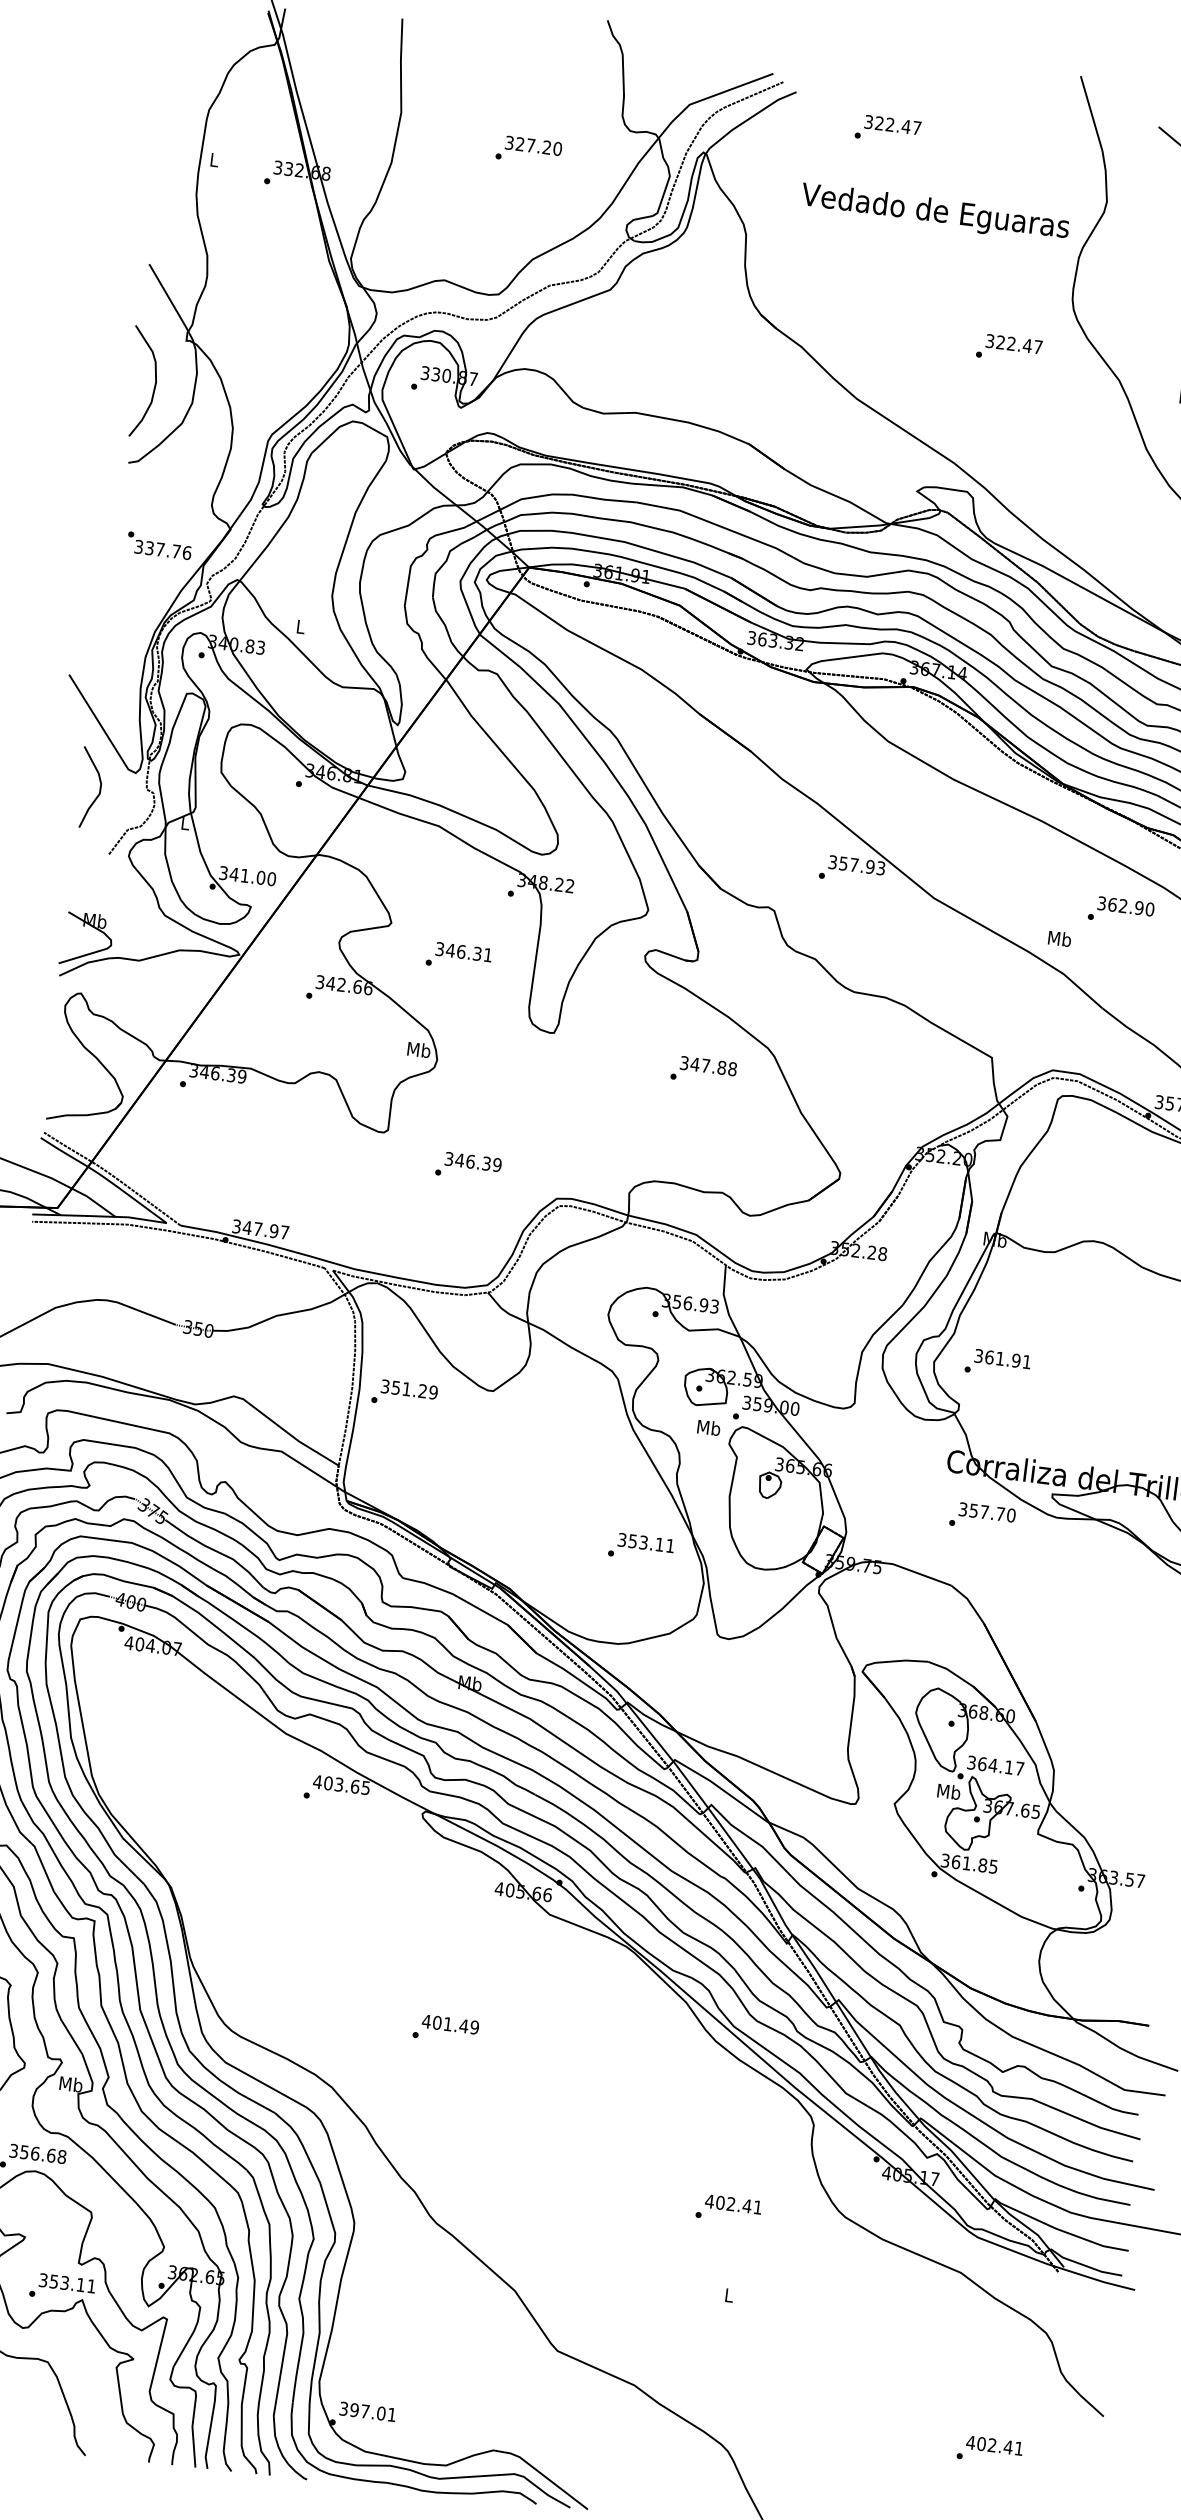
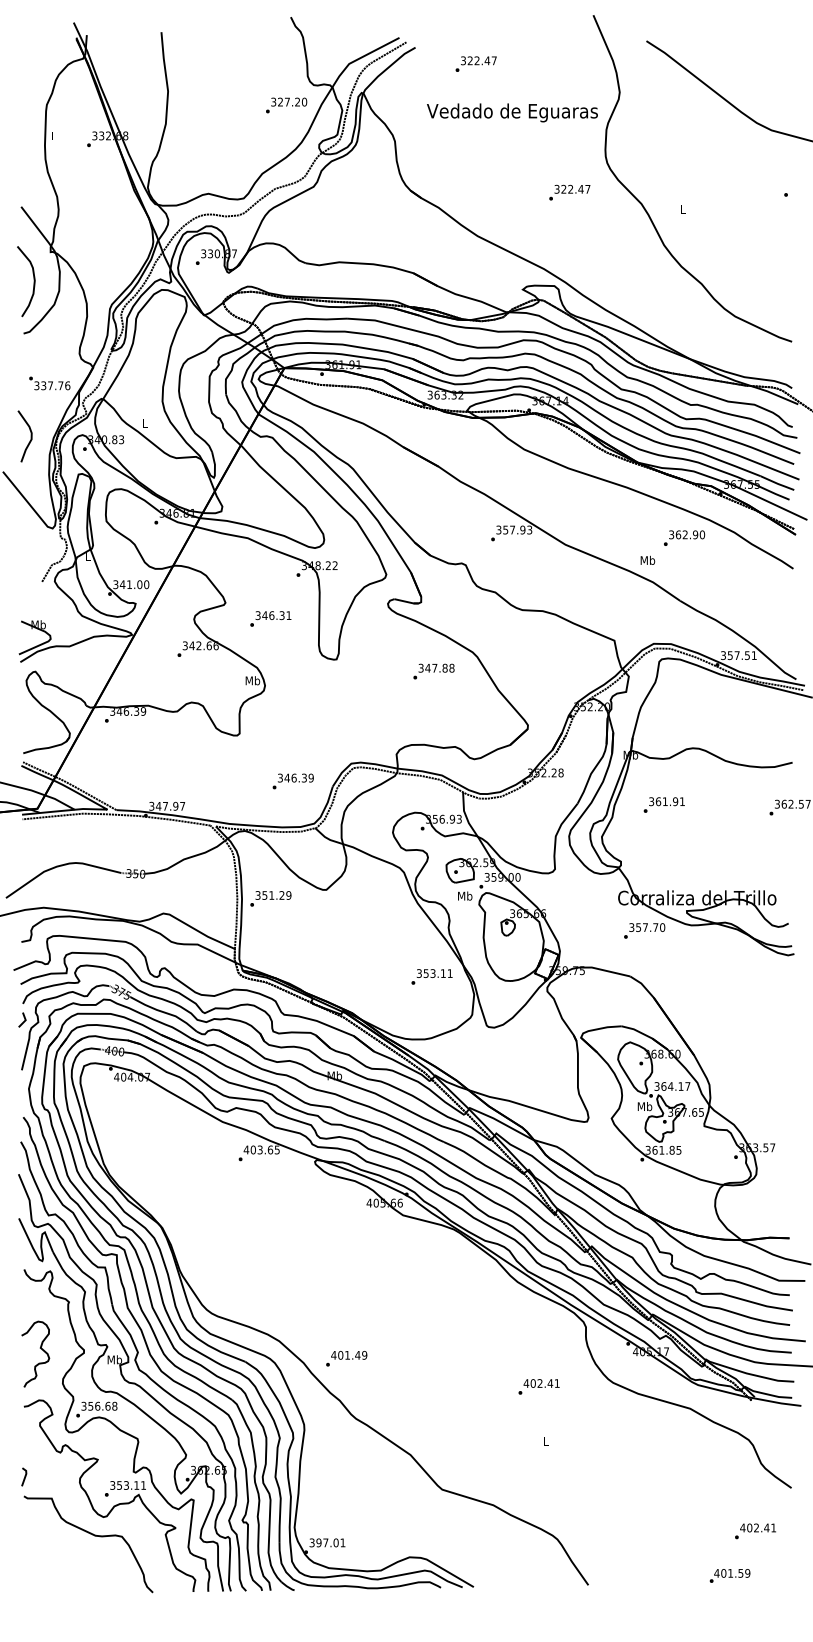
text: (528, 150) -> (286, 105), moved
curve: (98, 789) -> (30, 436), moved
text: (467, 1166) -> (292, 781), moved
text: (996, 1362) -> (663, 804), moved
text: (445, 2028) -> (346, 1358), moved
text: (989, 2450) -> (755, 1531), moved

